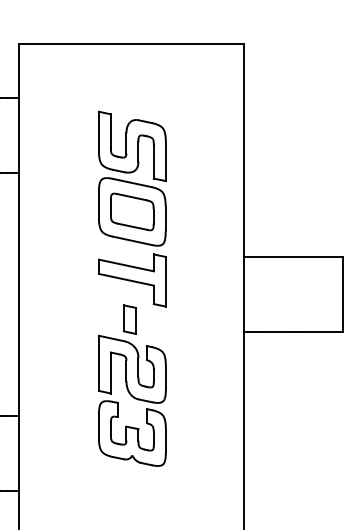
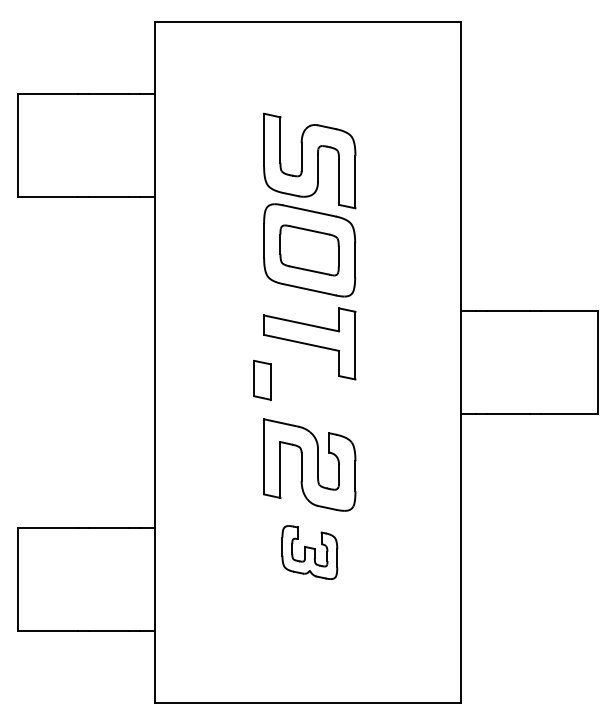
part: (129, 319) -> (262, 379), moved
part: (132, 433) -> (309, 552), size x0.6

